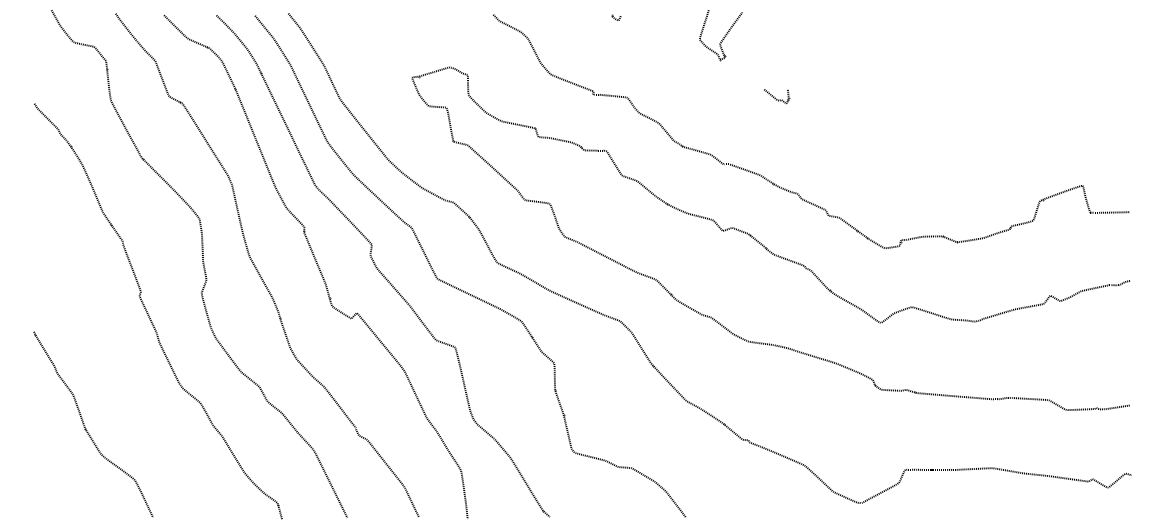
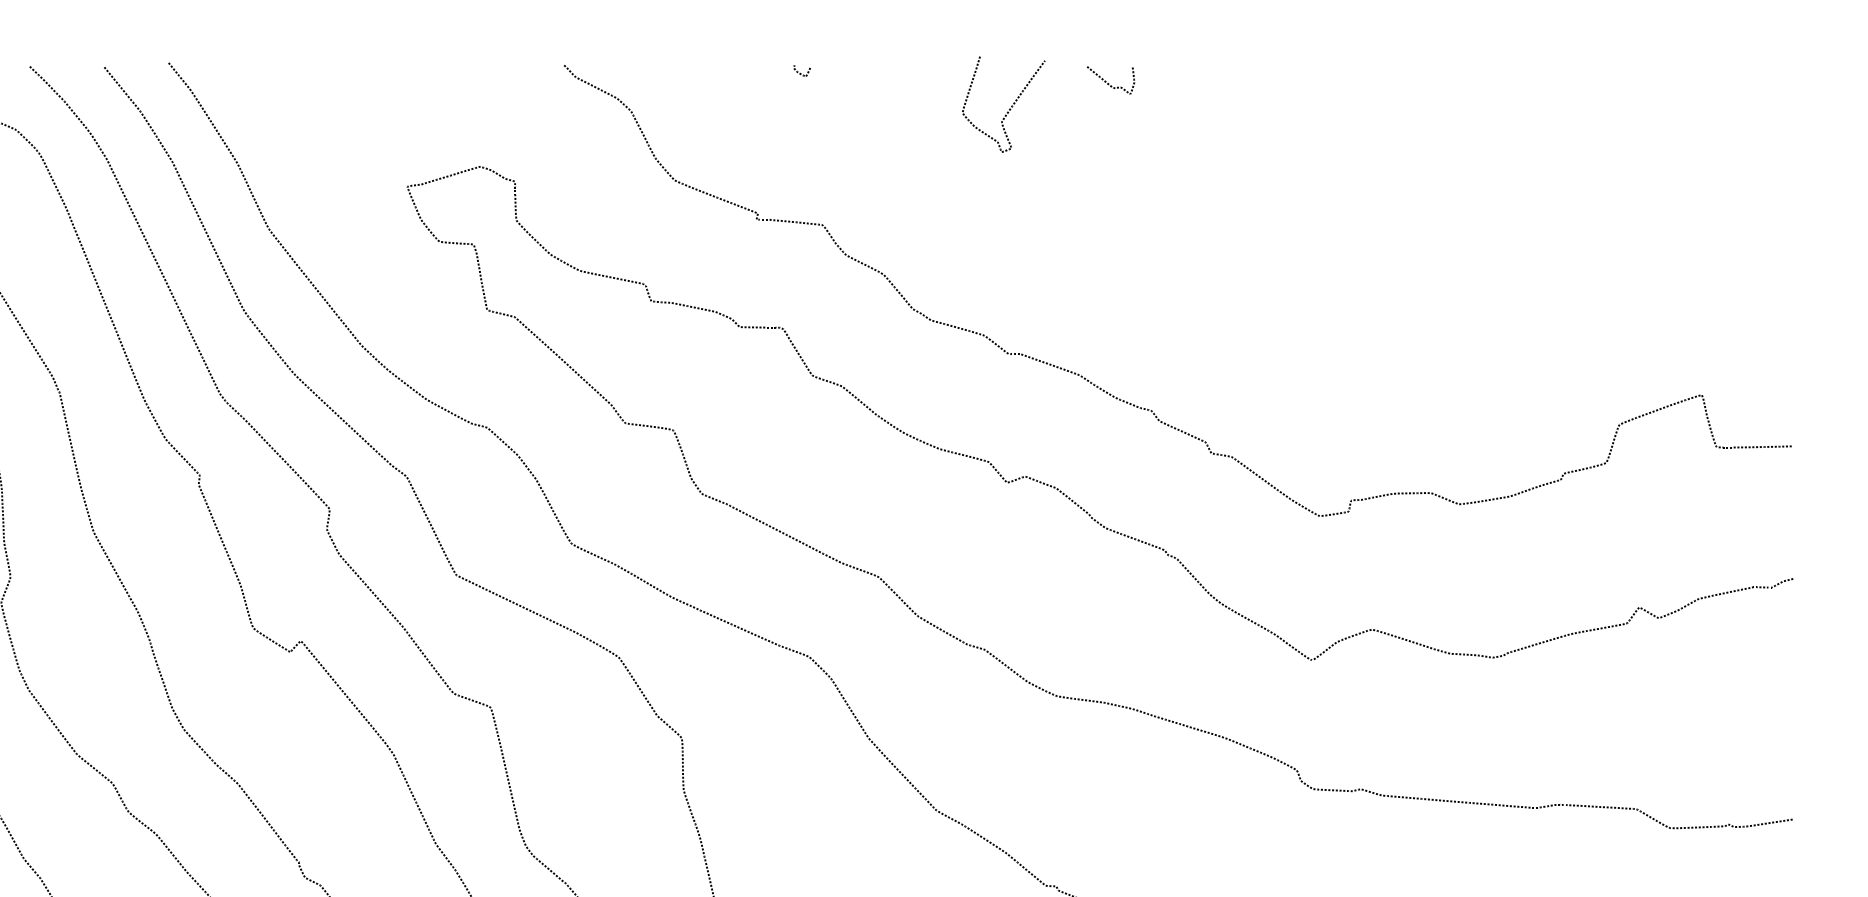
curve: (775, 97) -> (1108, 82), moved

